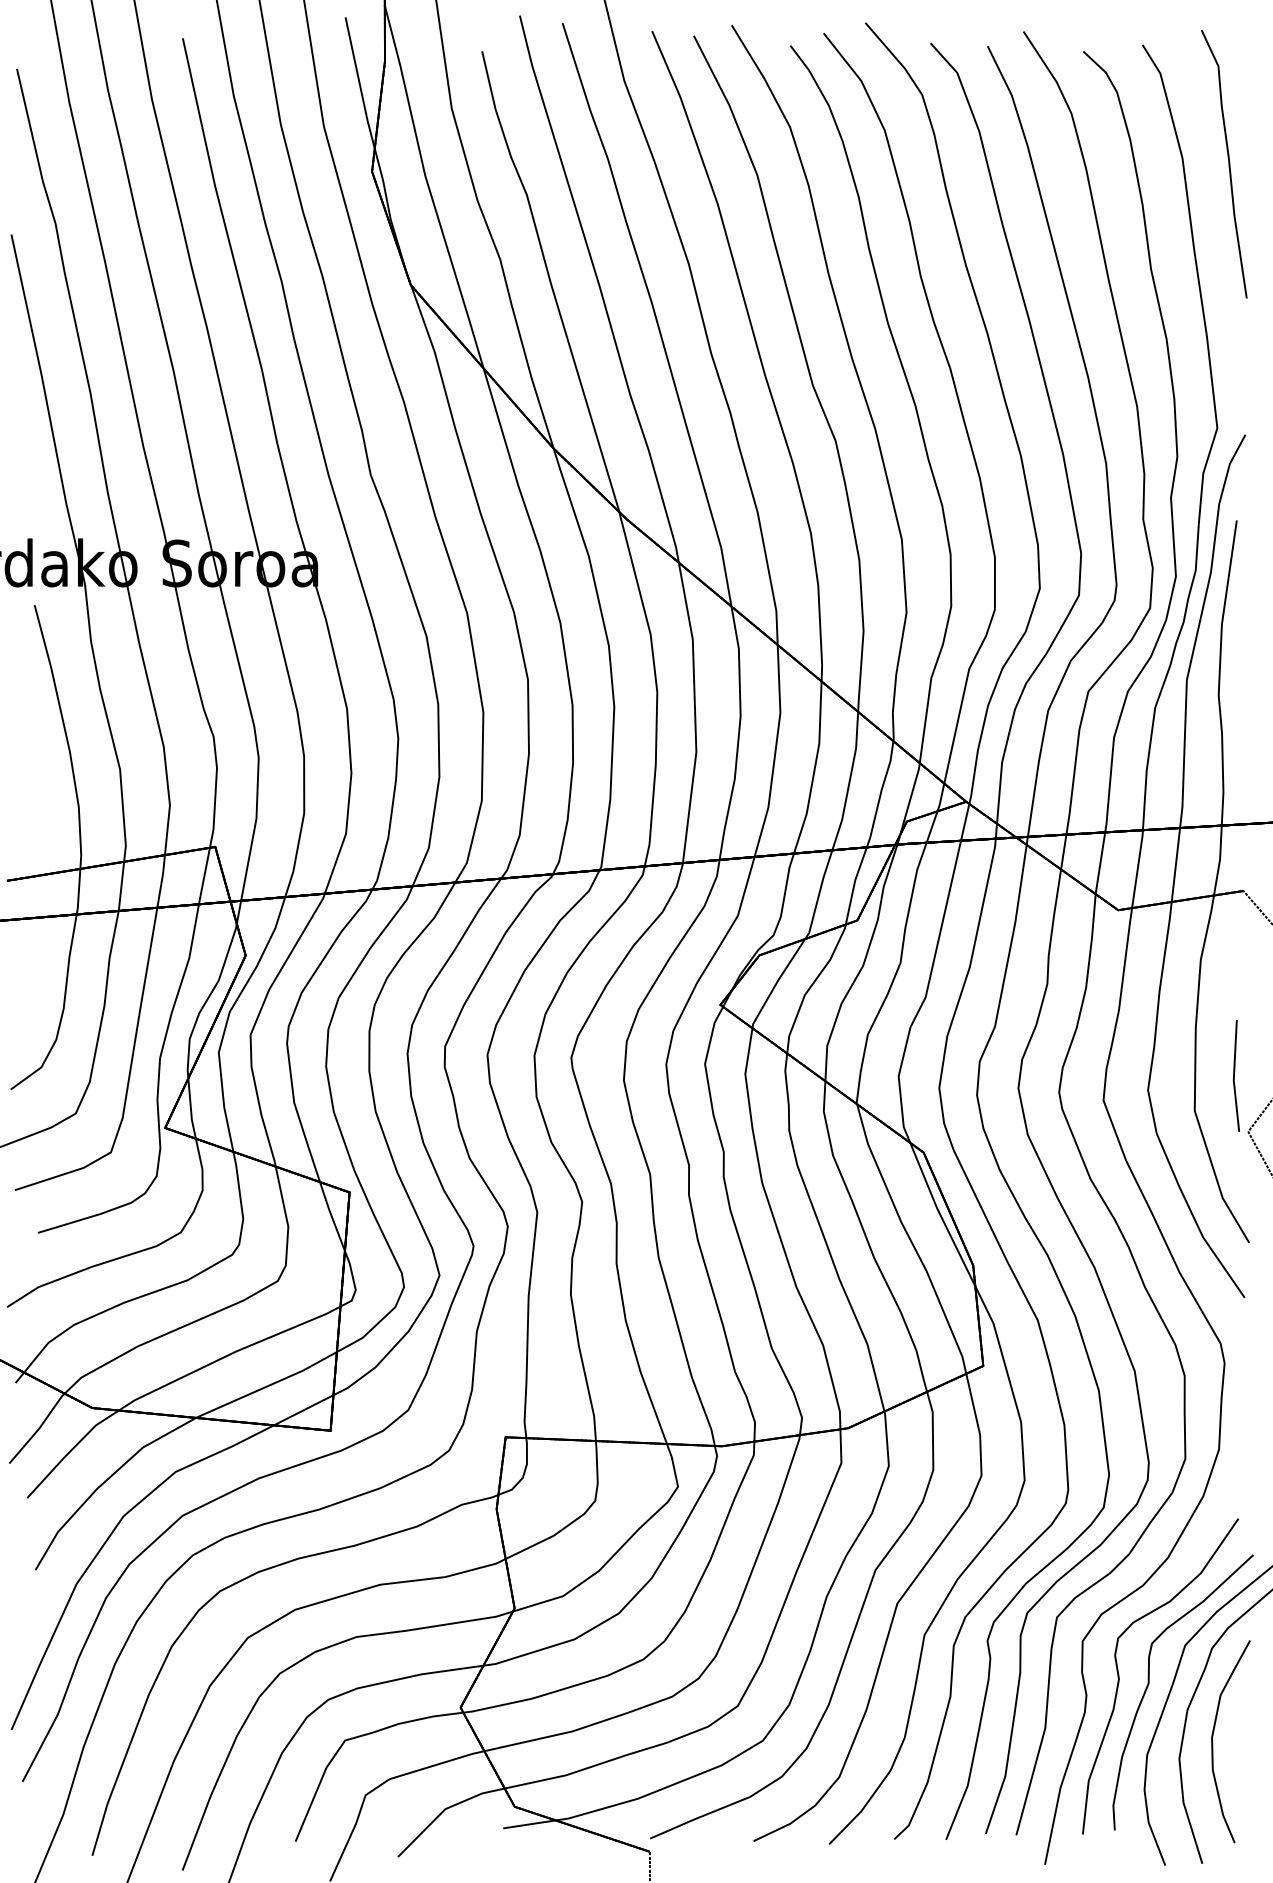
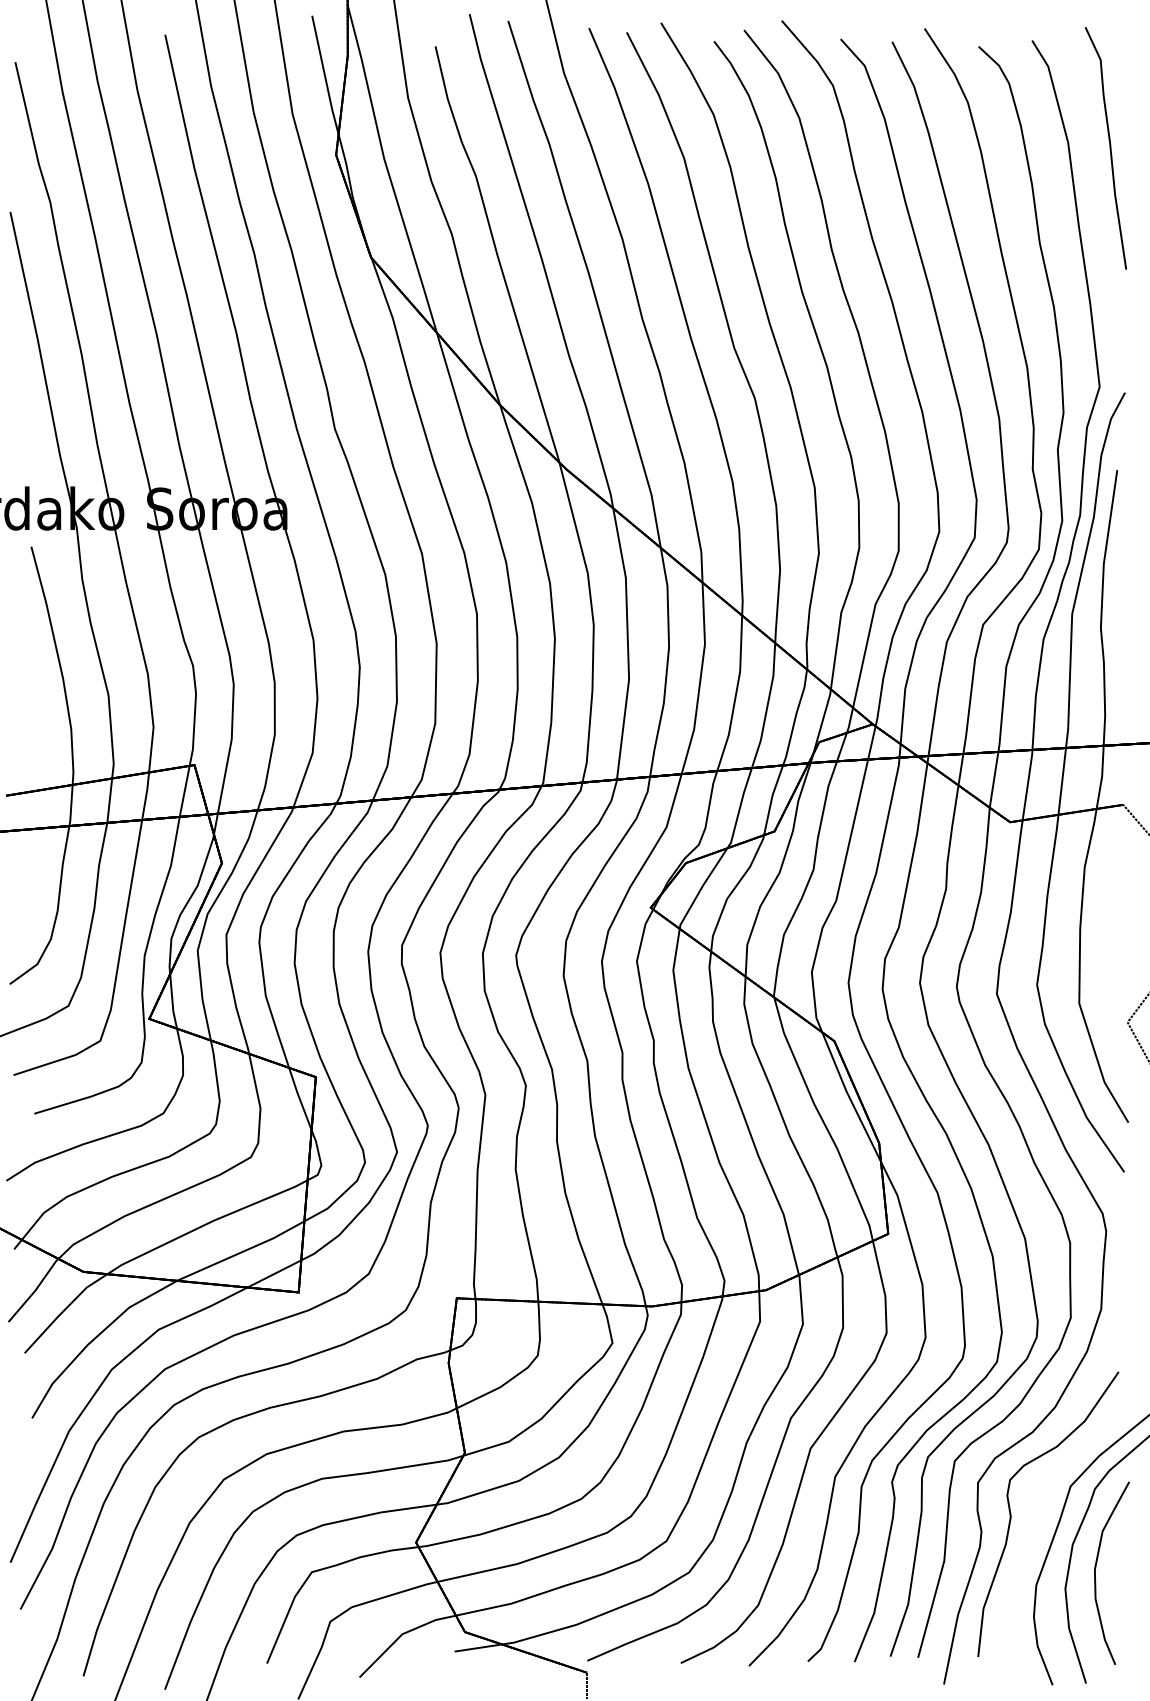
line: (1234, 1075) -> (1115, 971), removed
curve: (1149, 1684) -> (1038, 1521), removed

